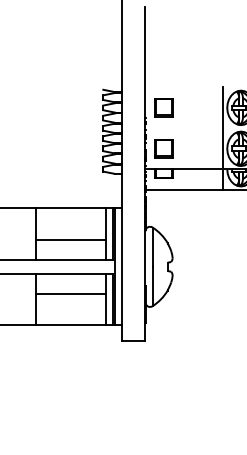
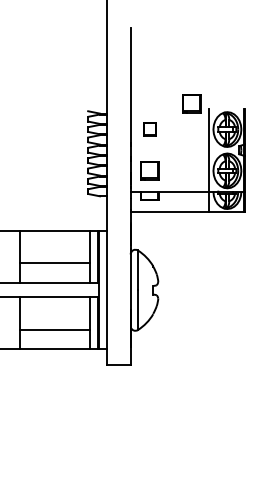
part: (205, 82) -> (191, 103), added
part: (164, 107) -> (149, 129), size x0.7
line: (70, 293) -> (54, 329), moved

